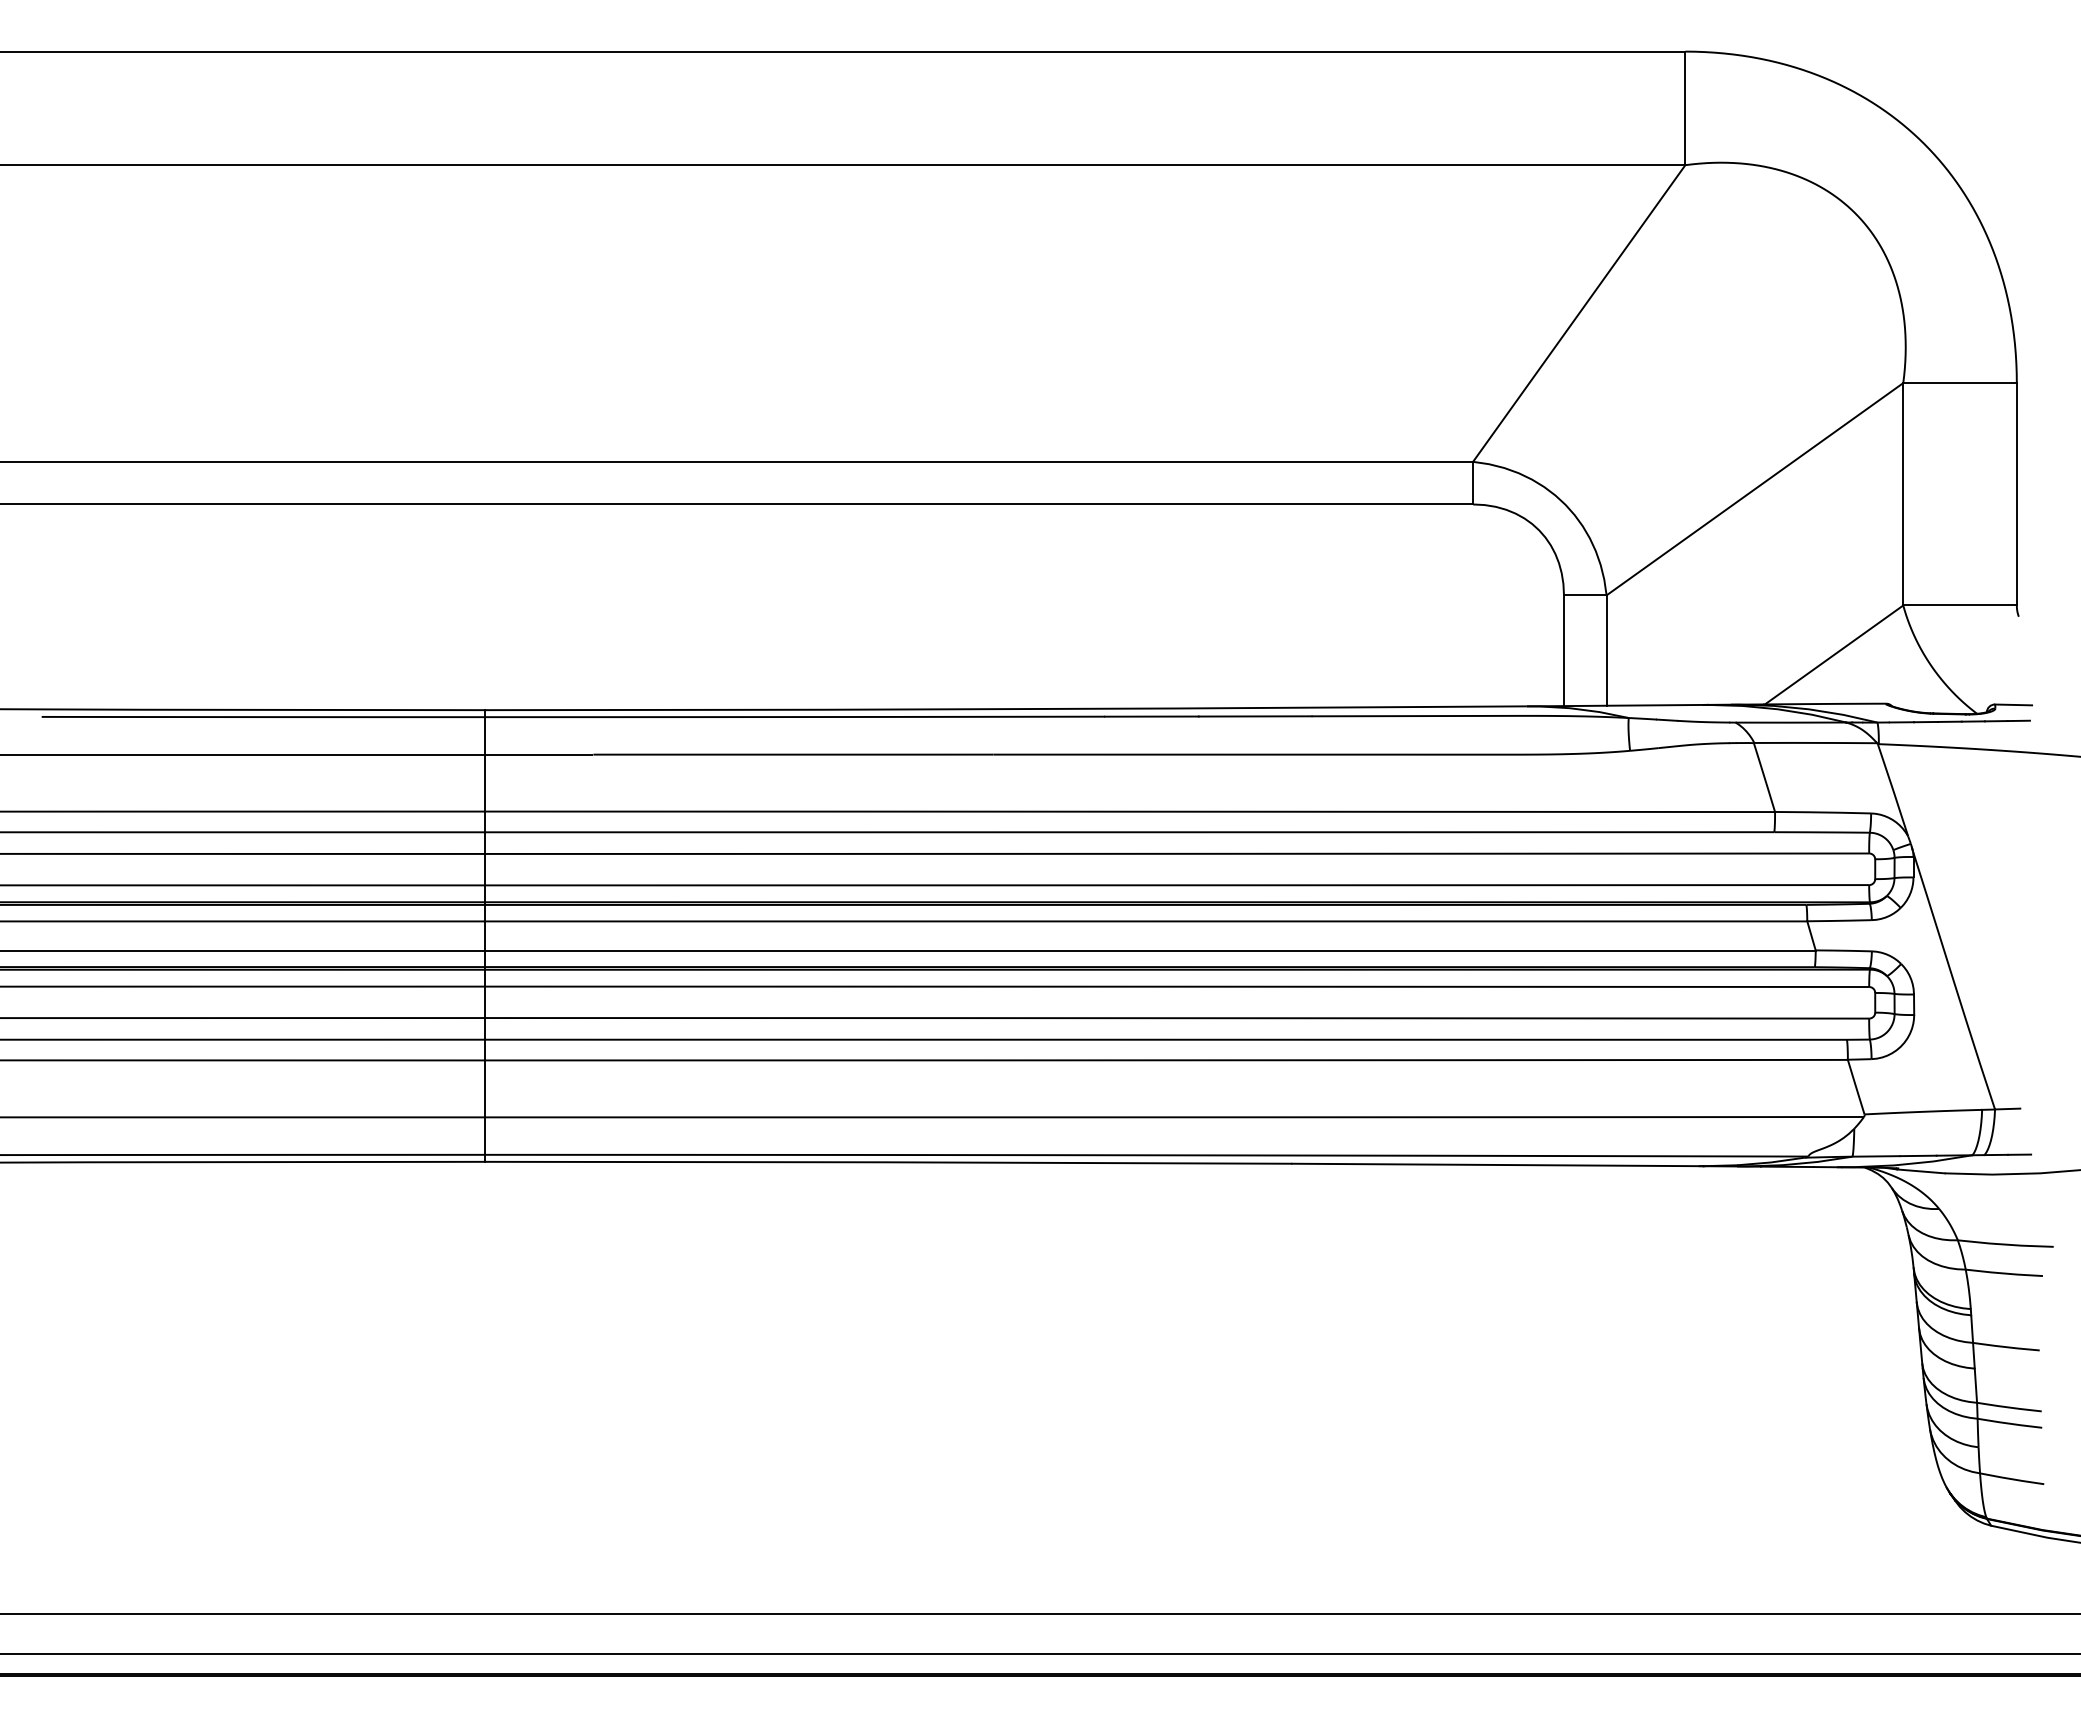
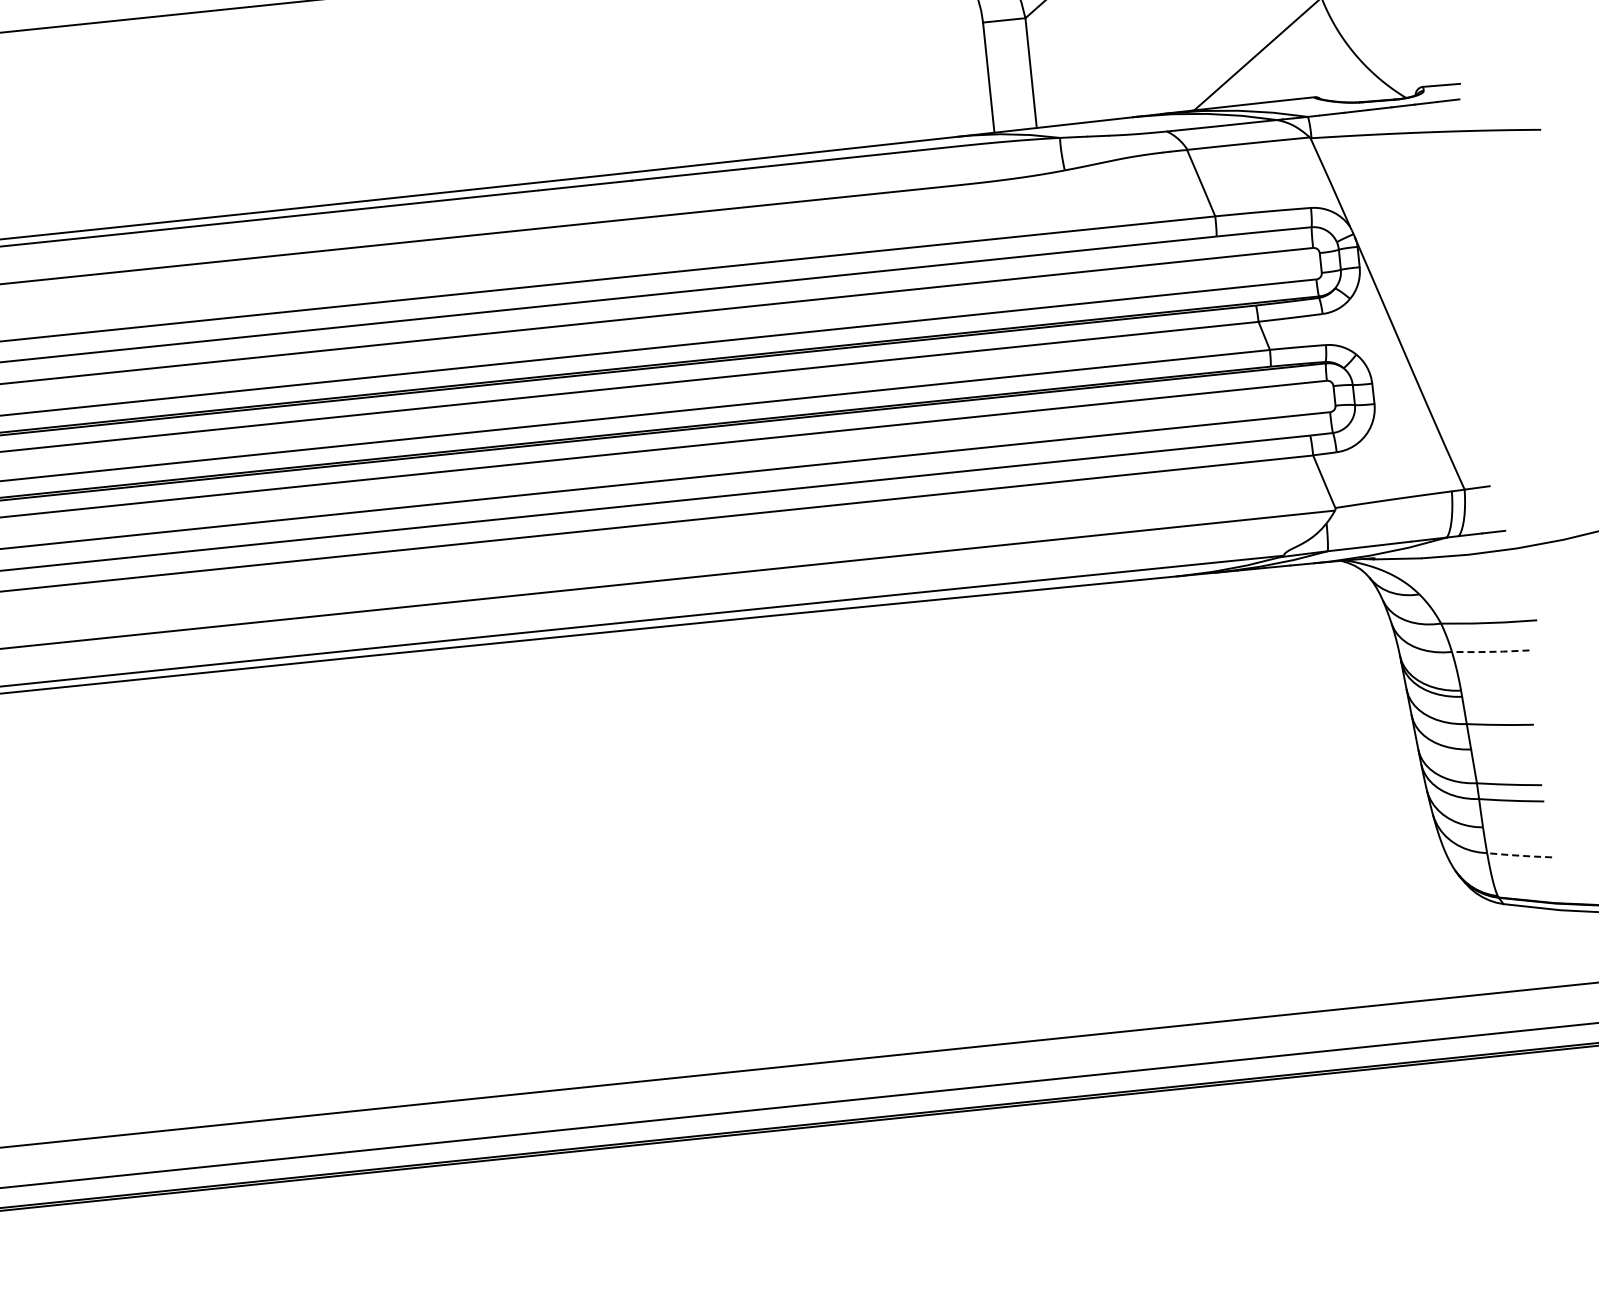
line: (2004, 1273) -> (1490, 651), solid -> dashed
line: (2012, 1479) -> (1520, 855), solid -> dashed

